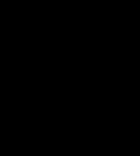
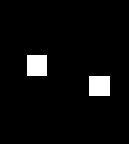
fill: (32, 65) -> (37, 65), removed
fill: (97, 87) -> (99, 86), removed

